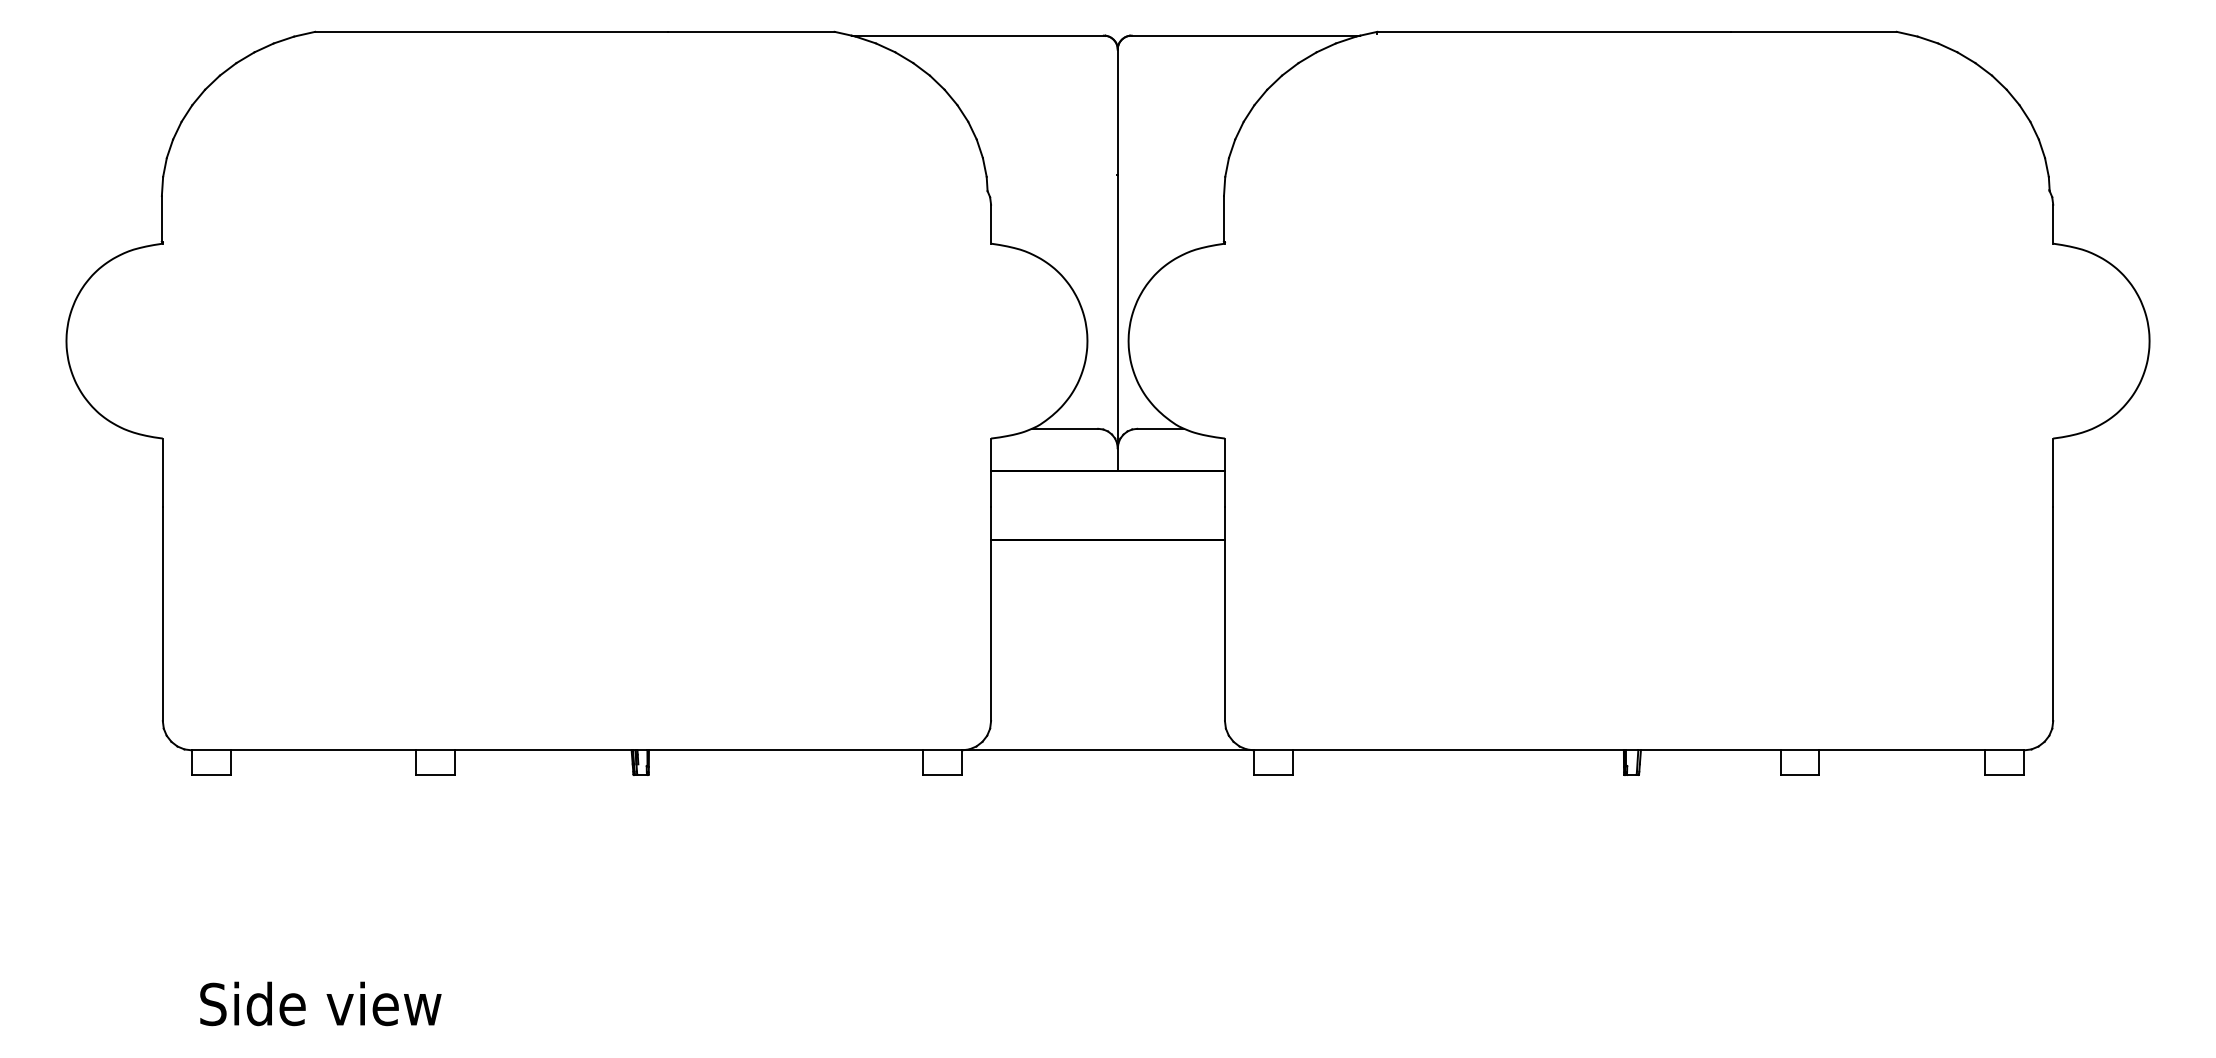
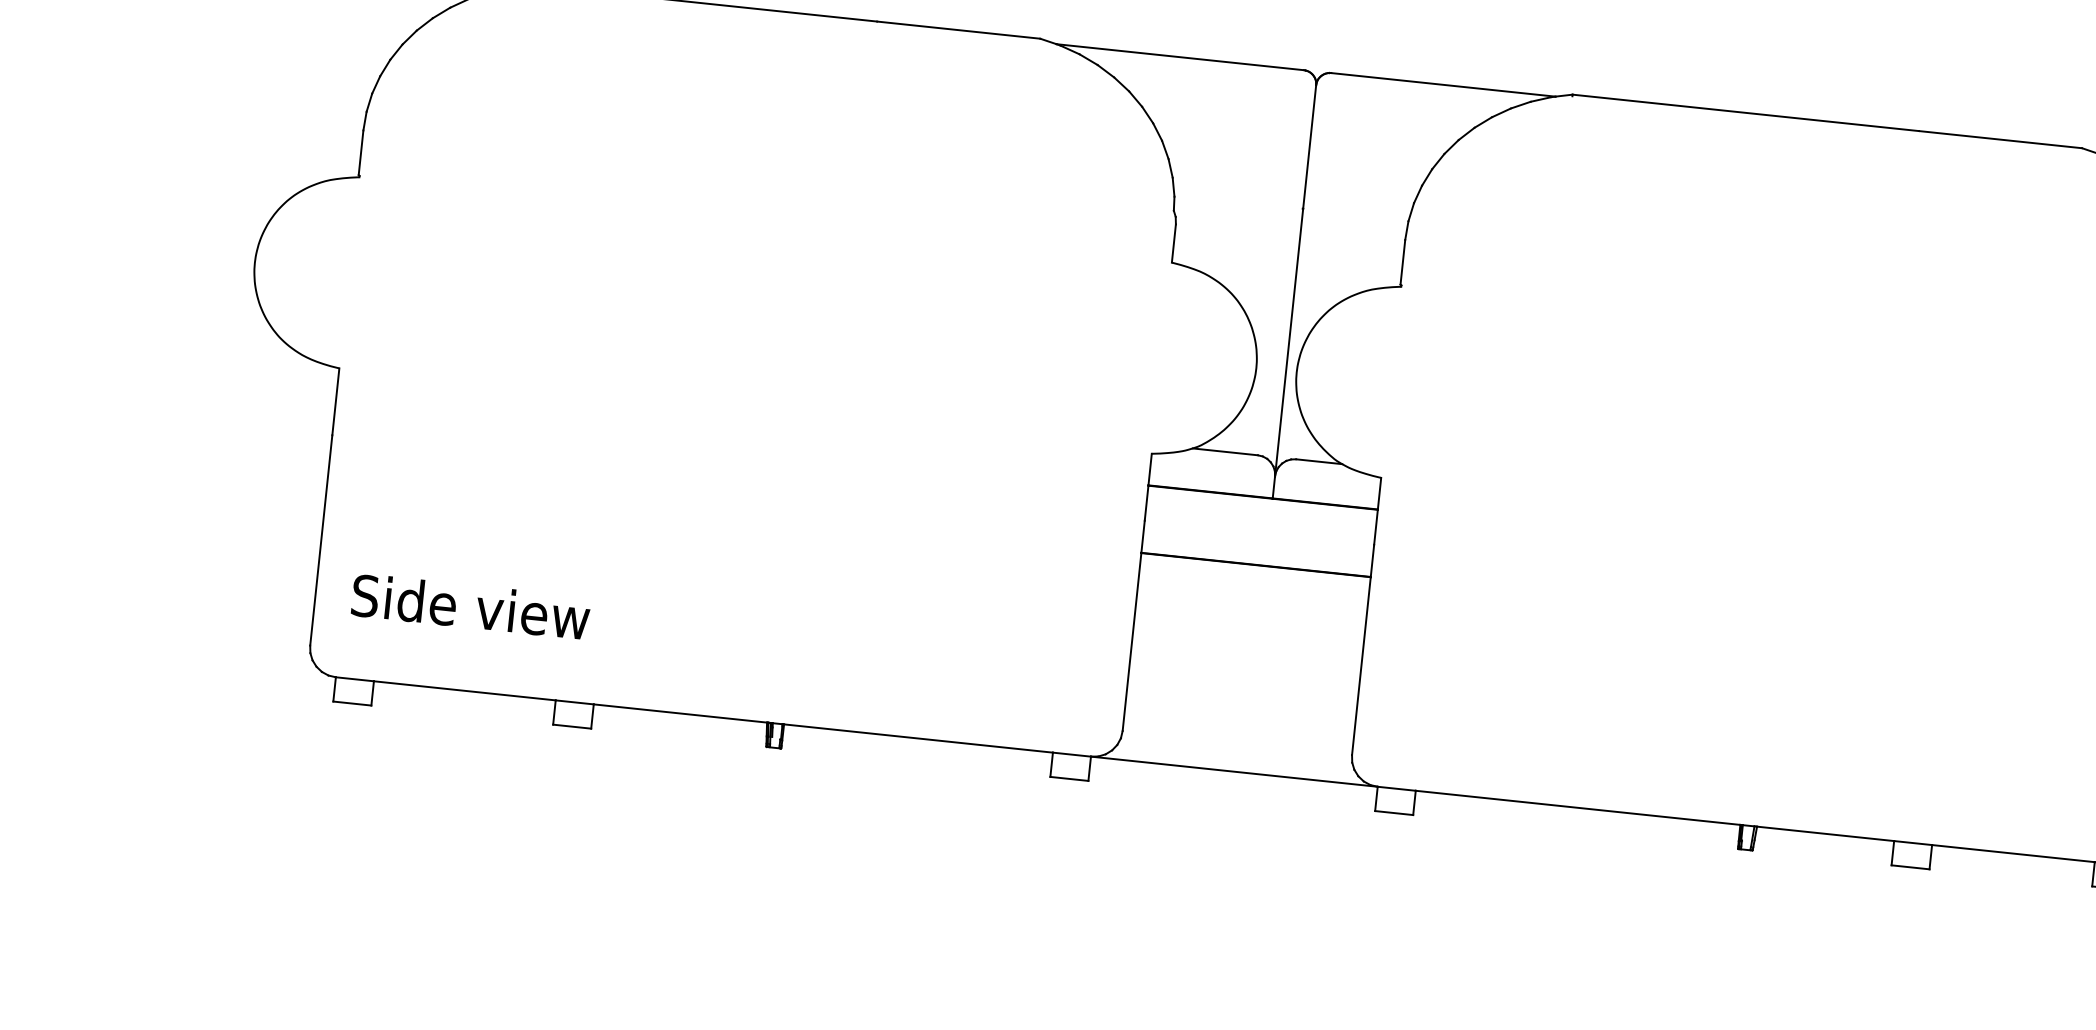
text: (320, 1003) -> (470, 606), moved

